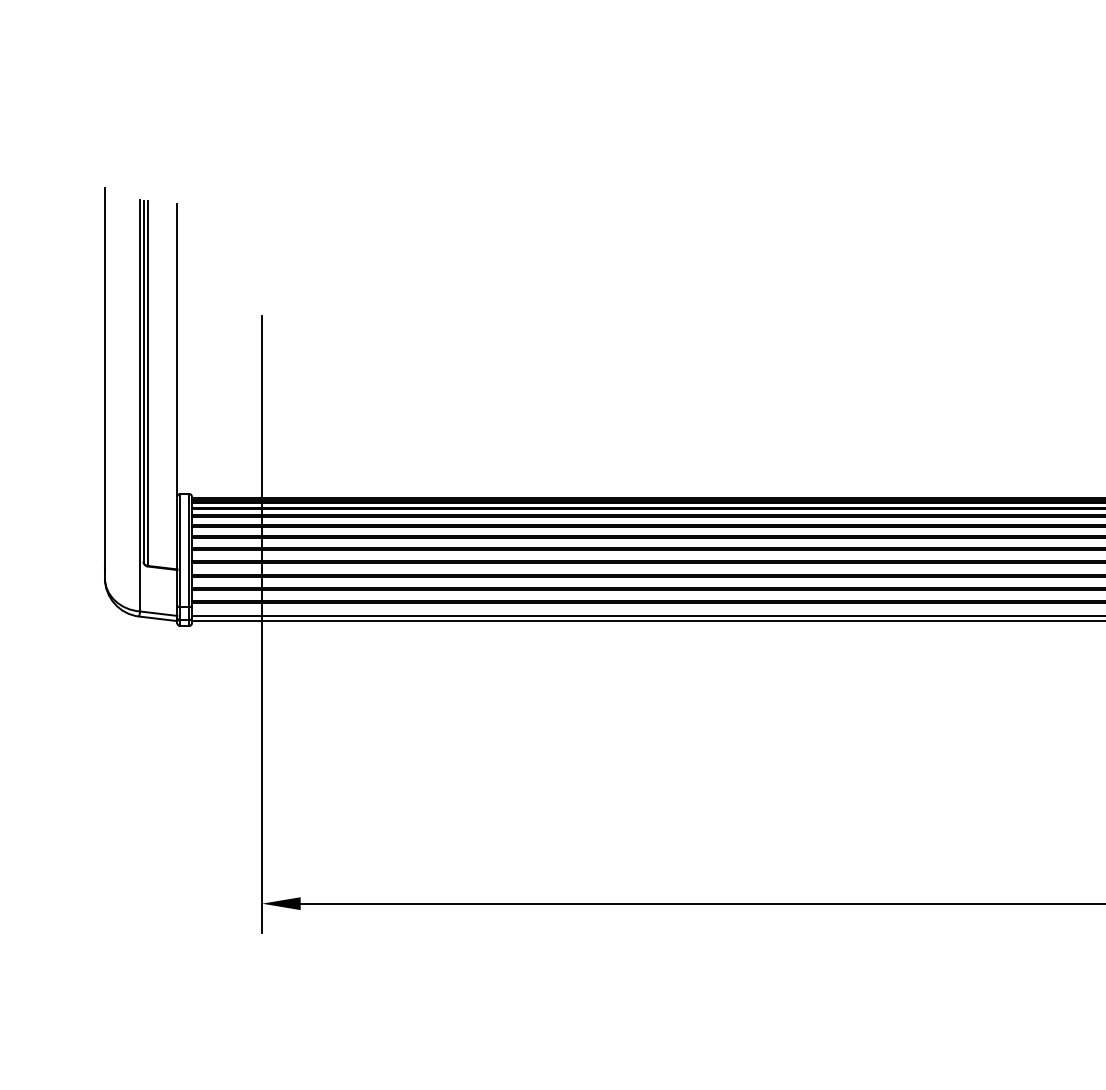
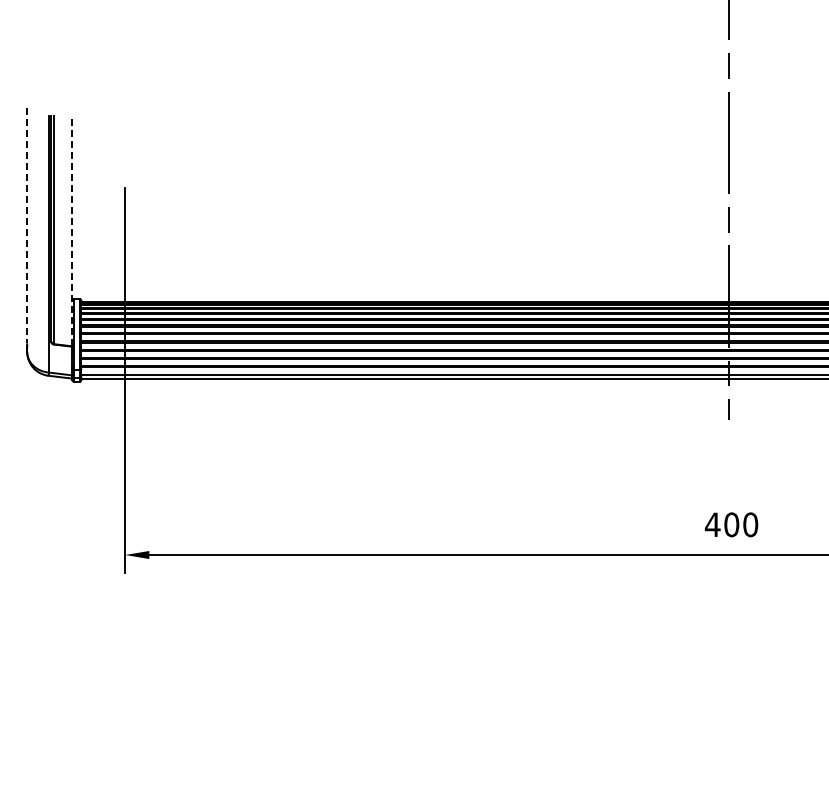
line: (105, 375) -> (27, 225), solid -> dashed
line: (177, 385) -> (72, 231), solid -> dashed

